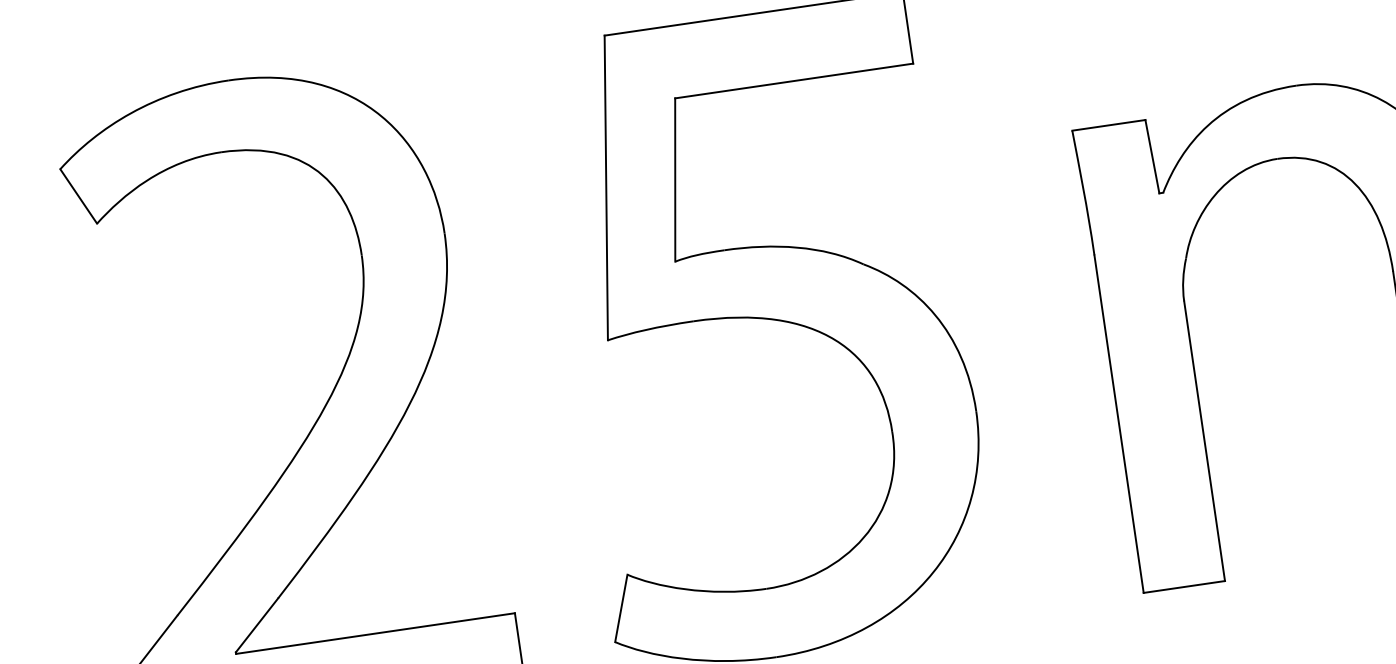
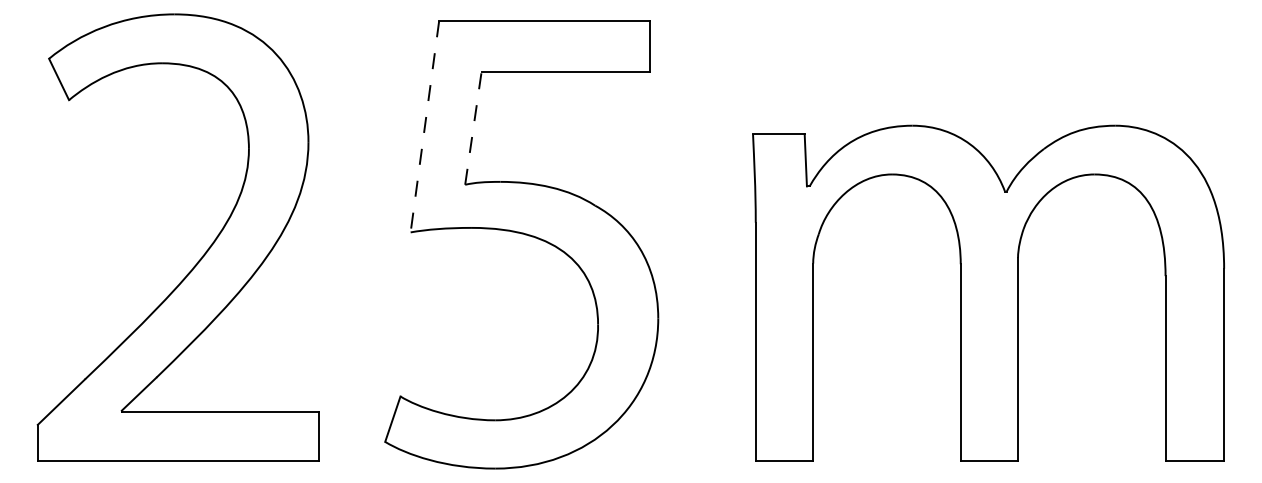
line: (675, 178) -> (473, 127), solid -> dashed
line: (605, 187) -> (424, 126), solid -> dashed

